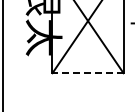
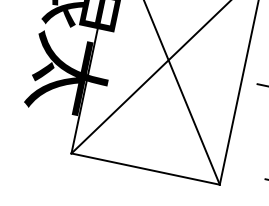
line: (88, 73) -> (146, 169), dashed -> solid

